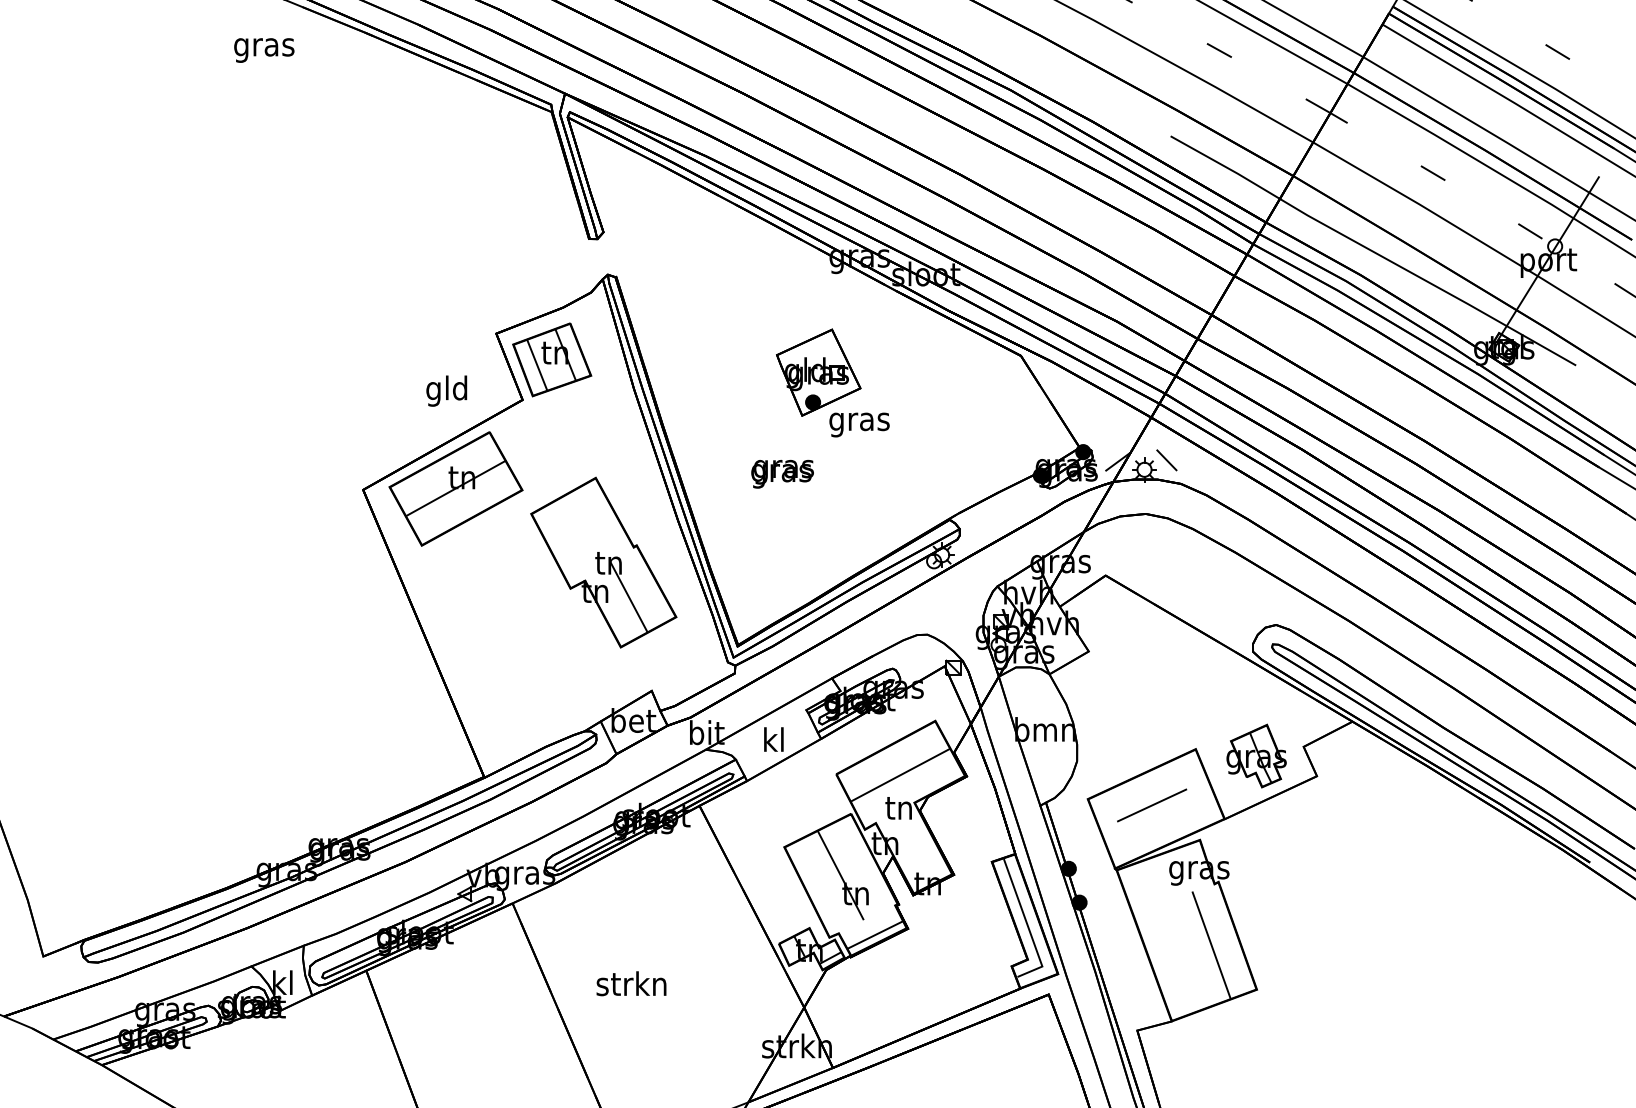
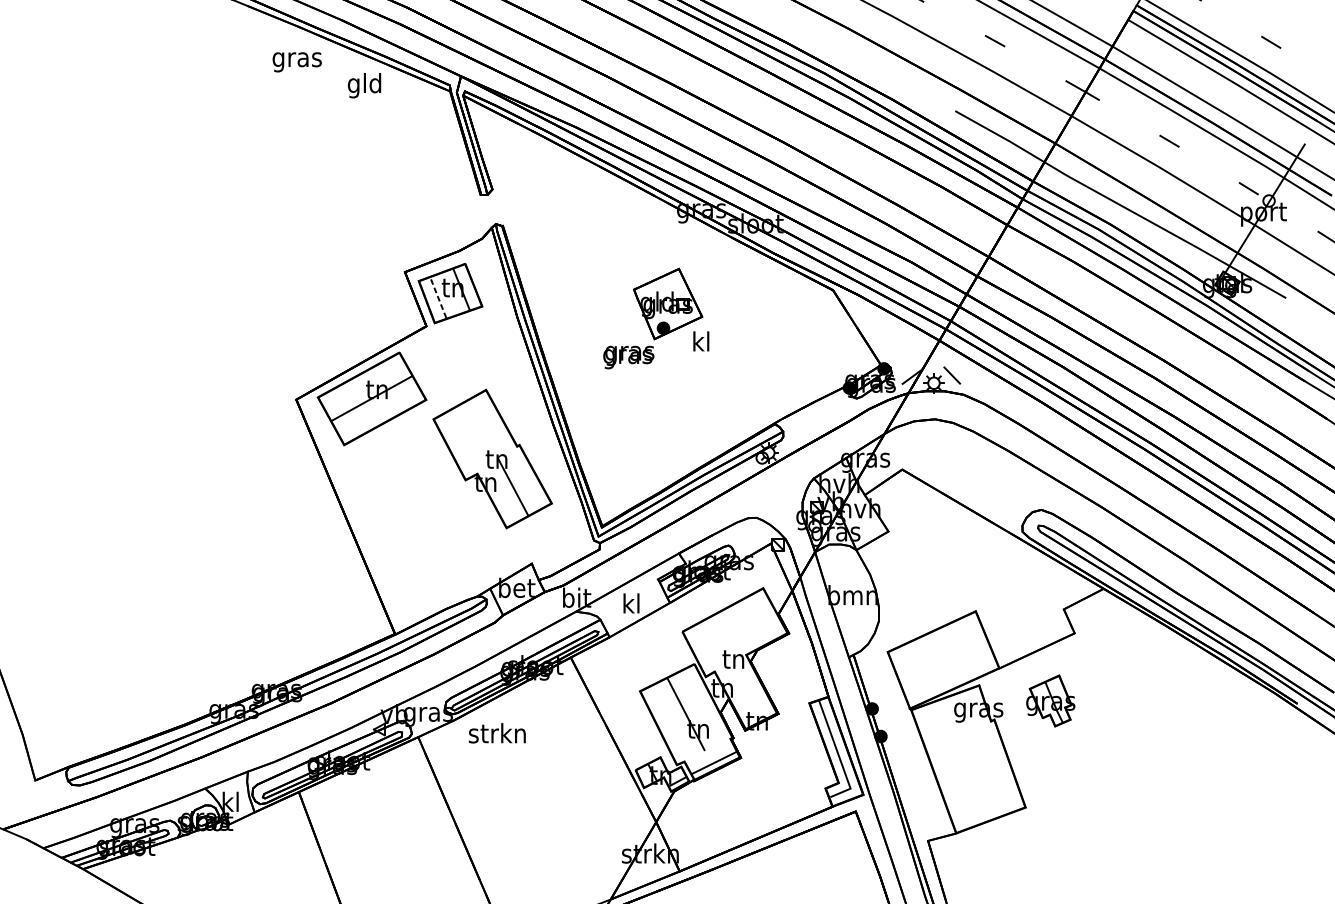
text: (264, 50) -> (297, 62), moved
line: (537, 364) -> (438, 297), solid -> dashed
text: (446, 390) -> (364, 85), moved
text: (859, 421) -> (701, 343), gras -> kl
text: (782, 473) -> (628, 356), moved
part: (1256, 755) -> (1050, 700), moved
line: (900, 775) -> (734, 632), removed
line: (1152, 805) -> (940, 657), removed
line: (1211, 945) -> (988, 771), removed
text: (631, 983) -> (497, 733), moved

